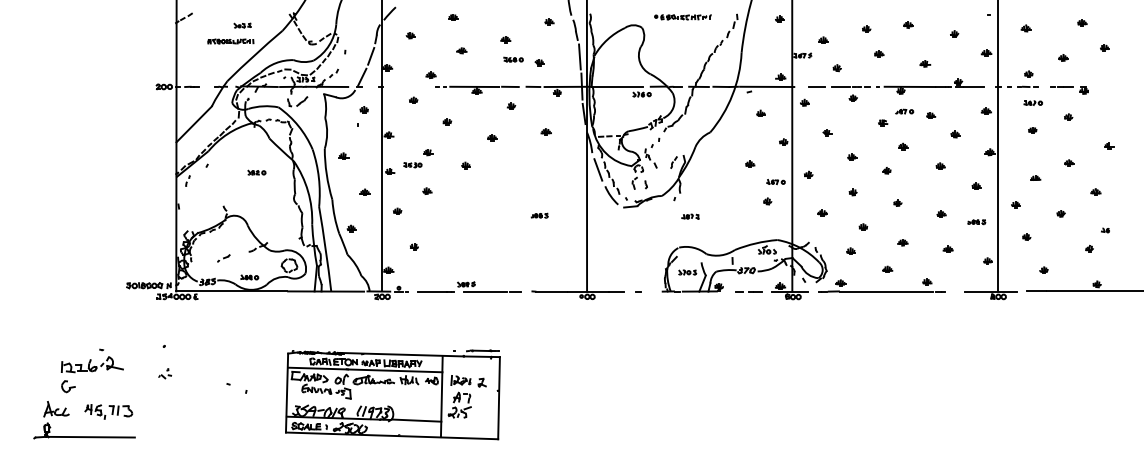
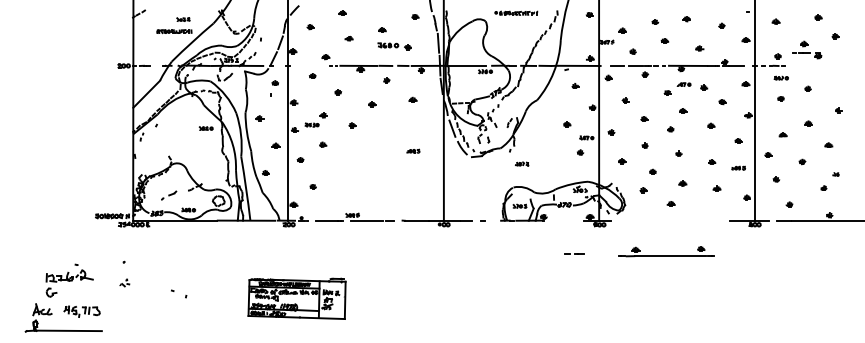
part: (513, 59) -> (388, 45), size x1.4
part: (1069, 90) -> (807, 55), moved
part: (256, 172) -> (205, 128), moved
part: (539, 215) -> (413, 151), moved
part: (223, 258) -> (168, 195), size x1.6
part: (881, 285) -> (666, 251), moved
line: (748, 291) -> (574, 253), moved
part: (392, 394) -> (296, 298), size x0.6

